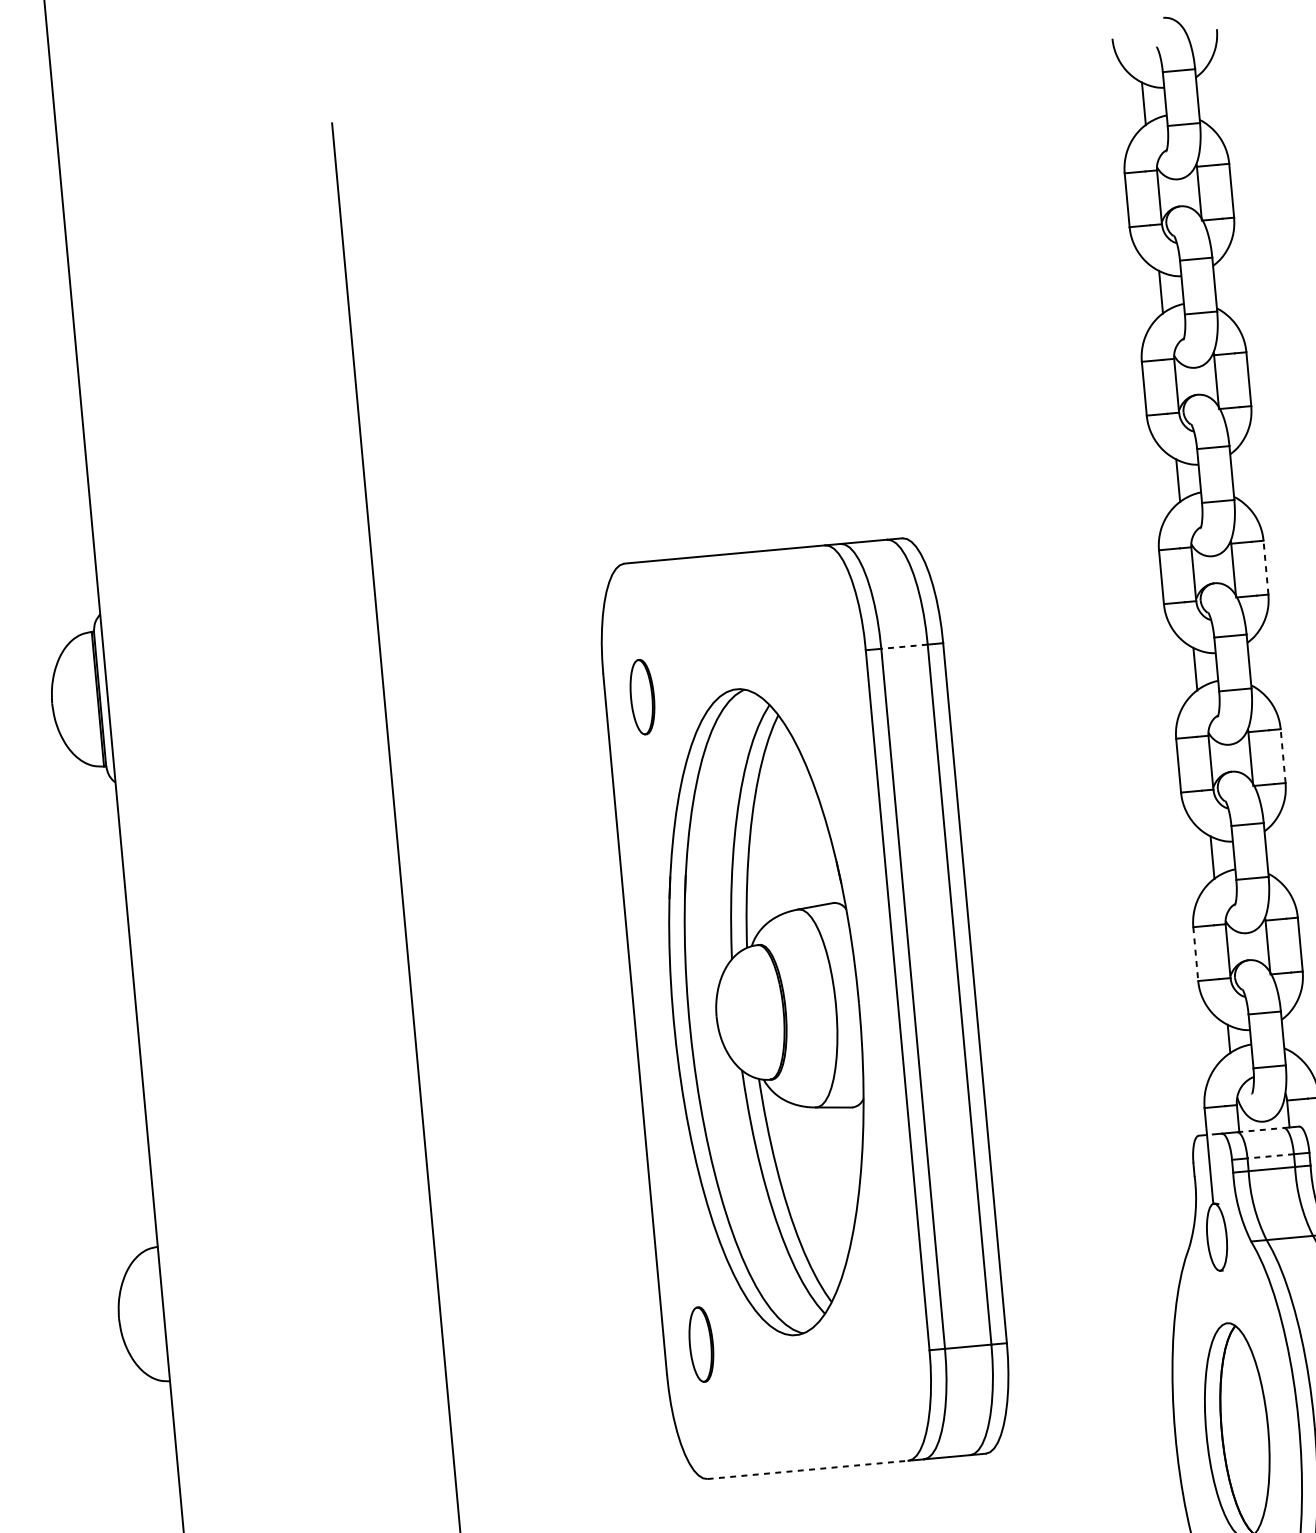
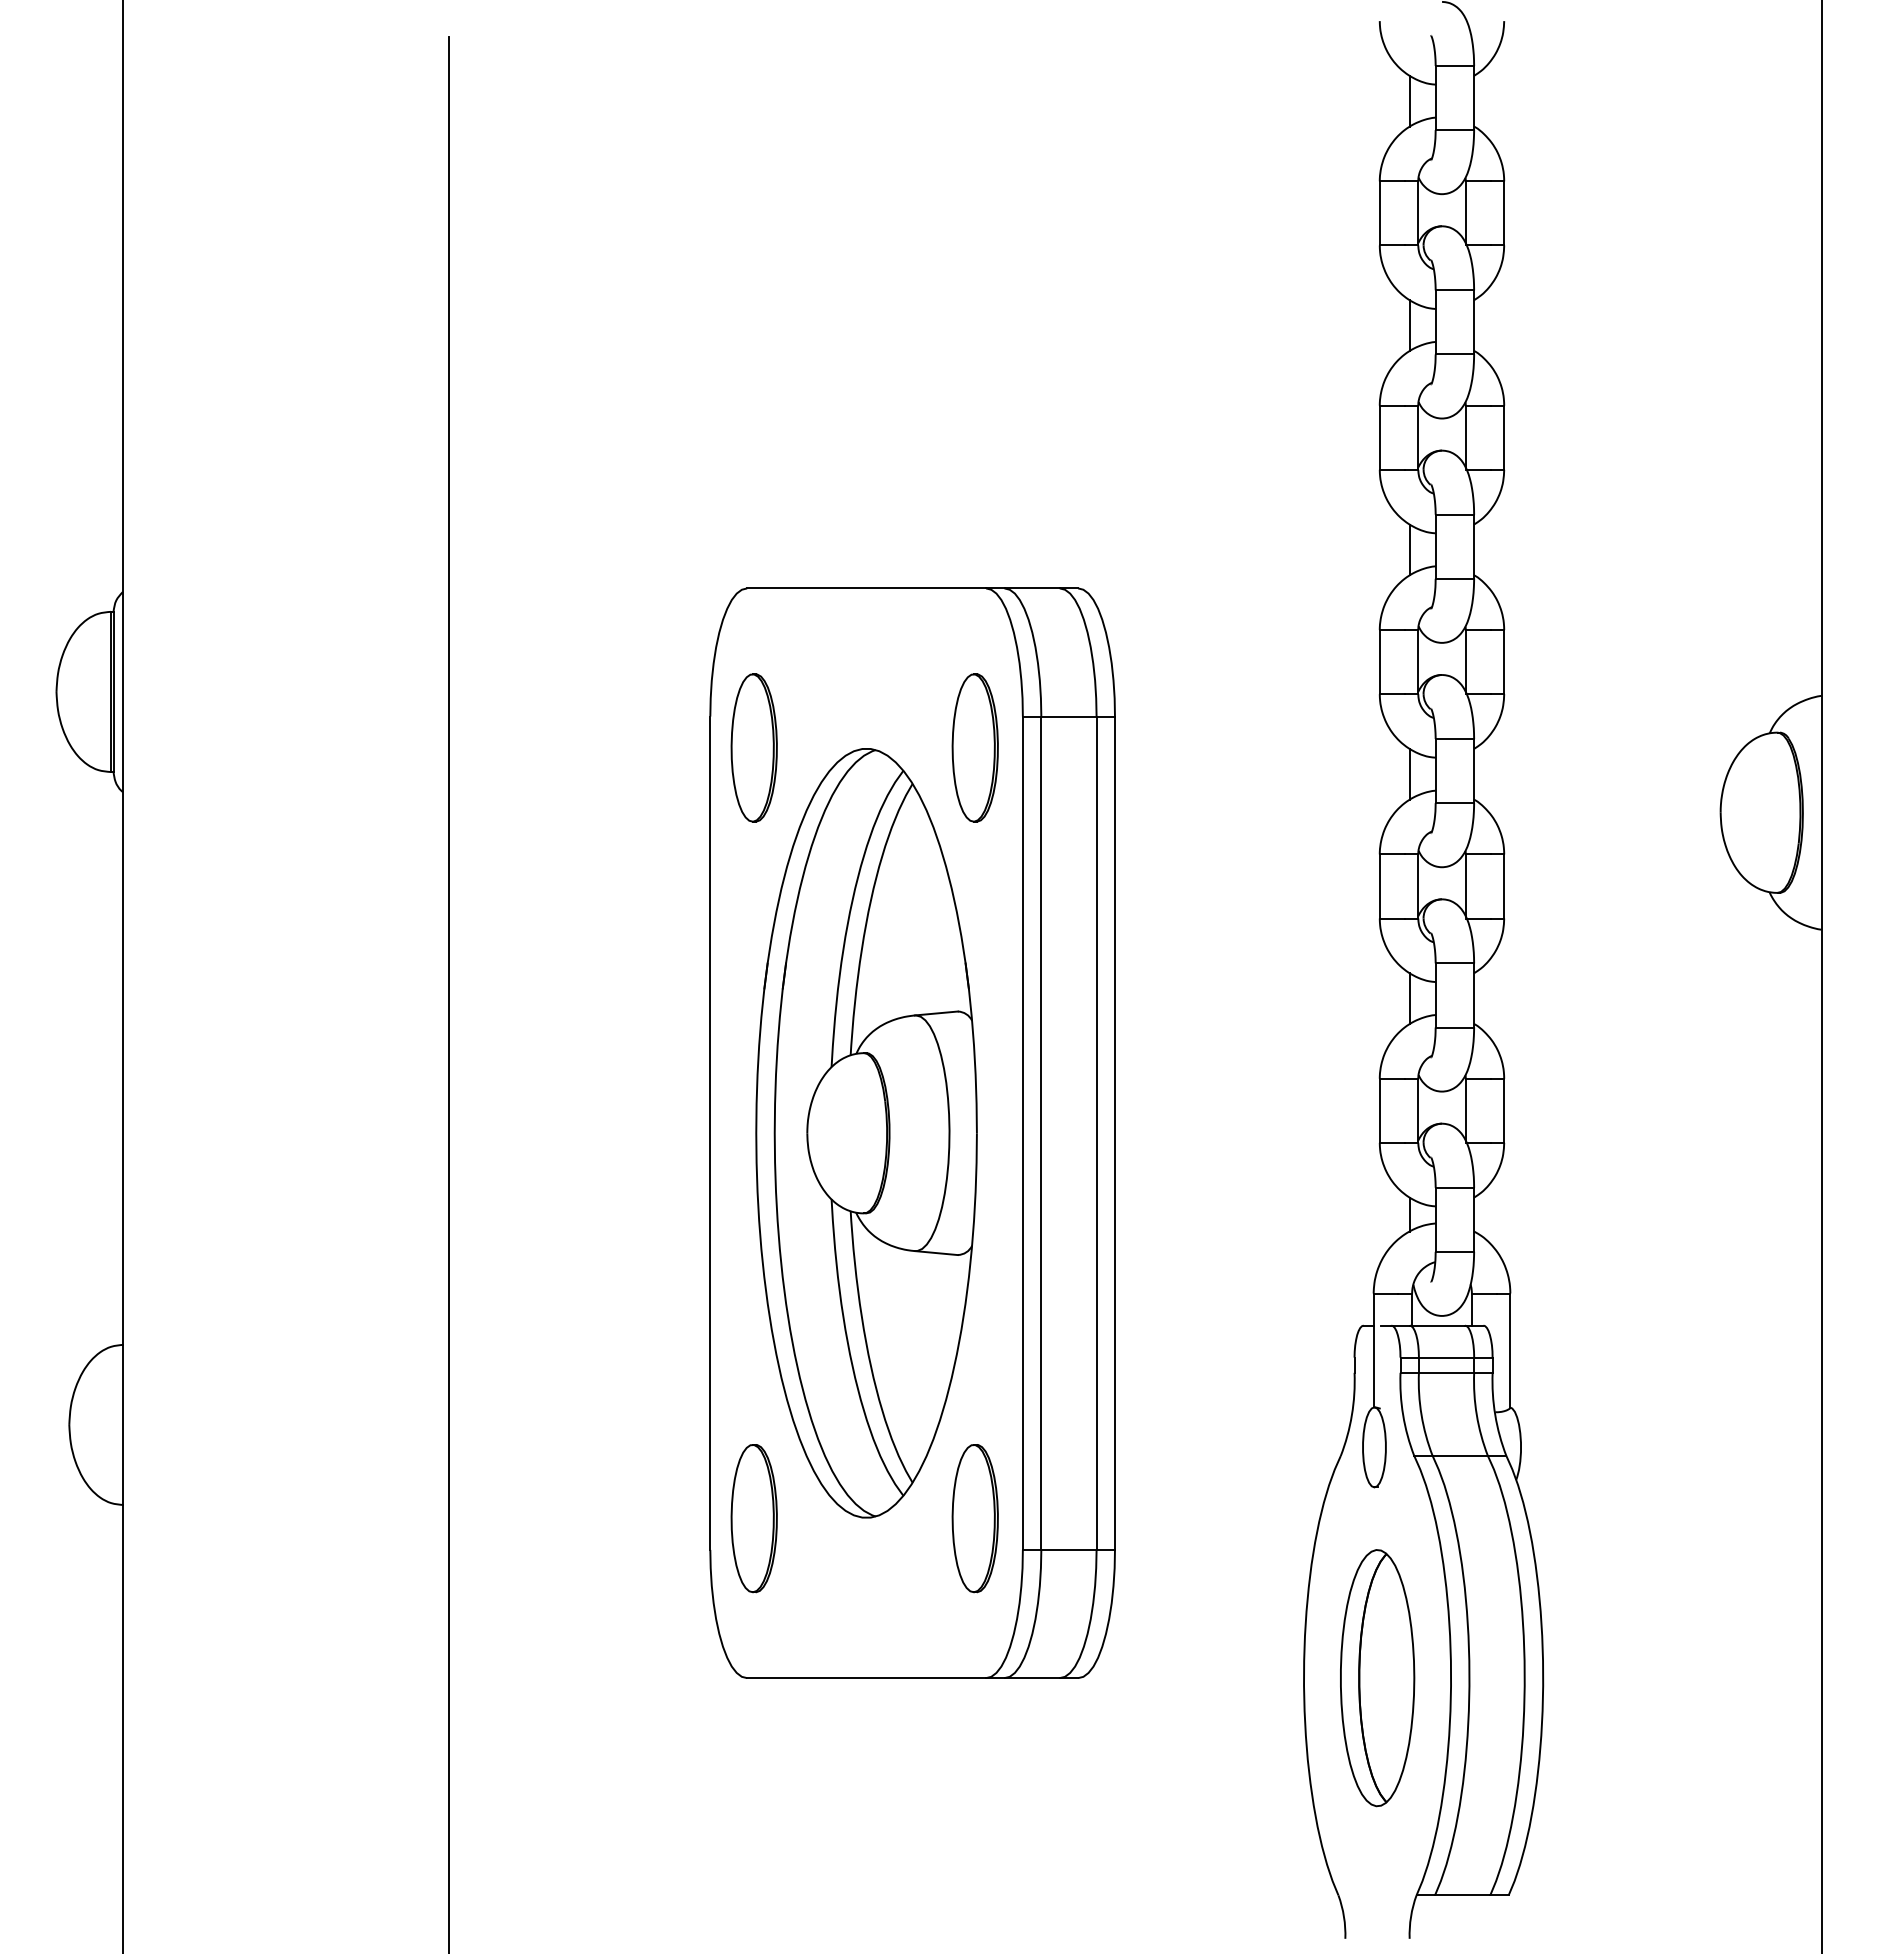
line: (1266, 567) -> (1504, 661), dashed -> solid
line: (904, 646) -> (1068, 716), dashed -> solid
part: (827, 679) -> (974, 747), added
part: (641, 696) -> (753, 747), size x1.67
line: (1283, 755) -> (1504, 885), dashed -> solid
line: (1195, 954) -> (1379, 1111), dashed -> solid
line: (1260, 1130) -> (1437, 1325), dashed -> solid
line: (1270, 1156) -> (1446, 1357), dashed -> solid
part: (886, 1327) -> (974, 1518), added
part: (700, 1344) -> (753, 1518), size x1.67
line: (808, 1470) -> (866, 1678), dashed -> solid

